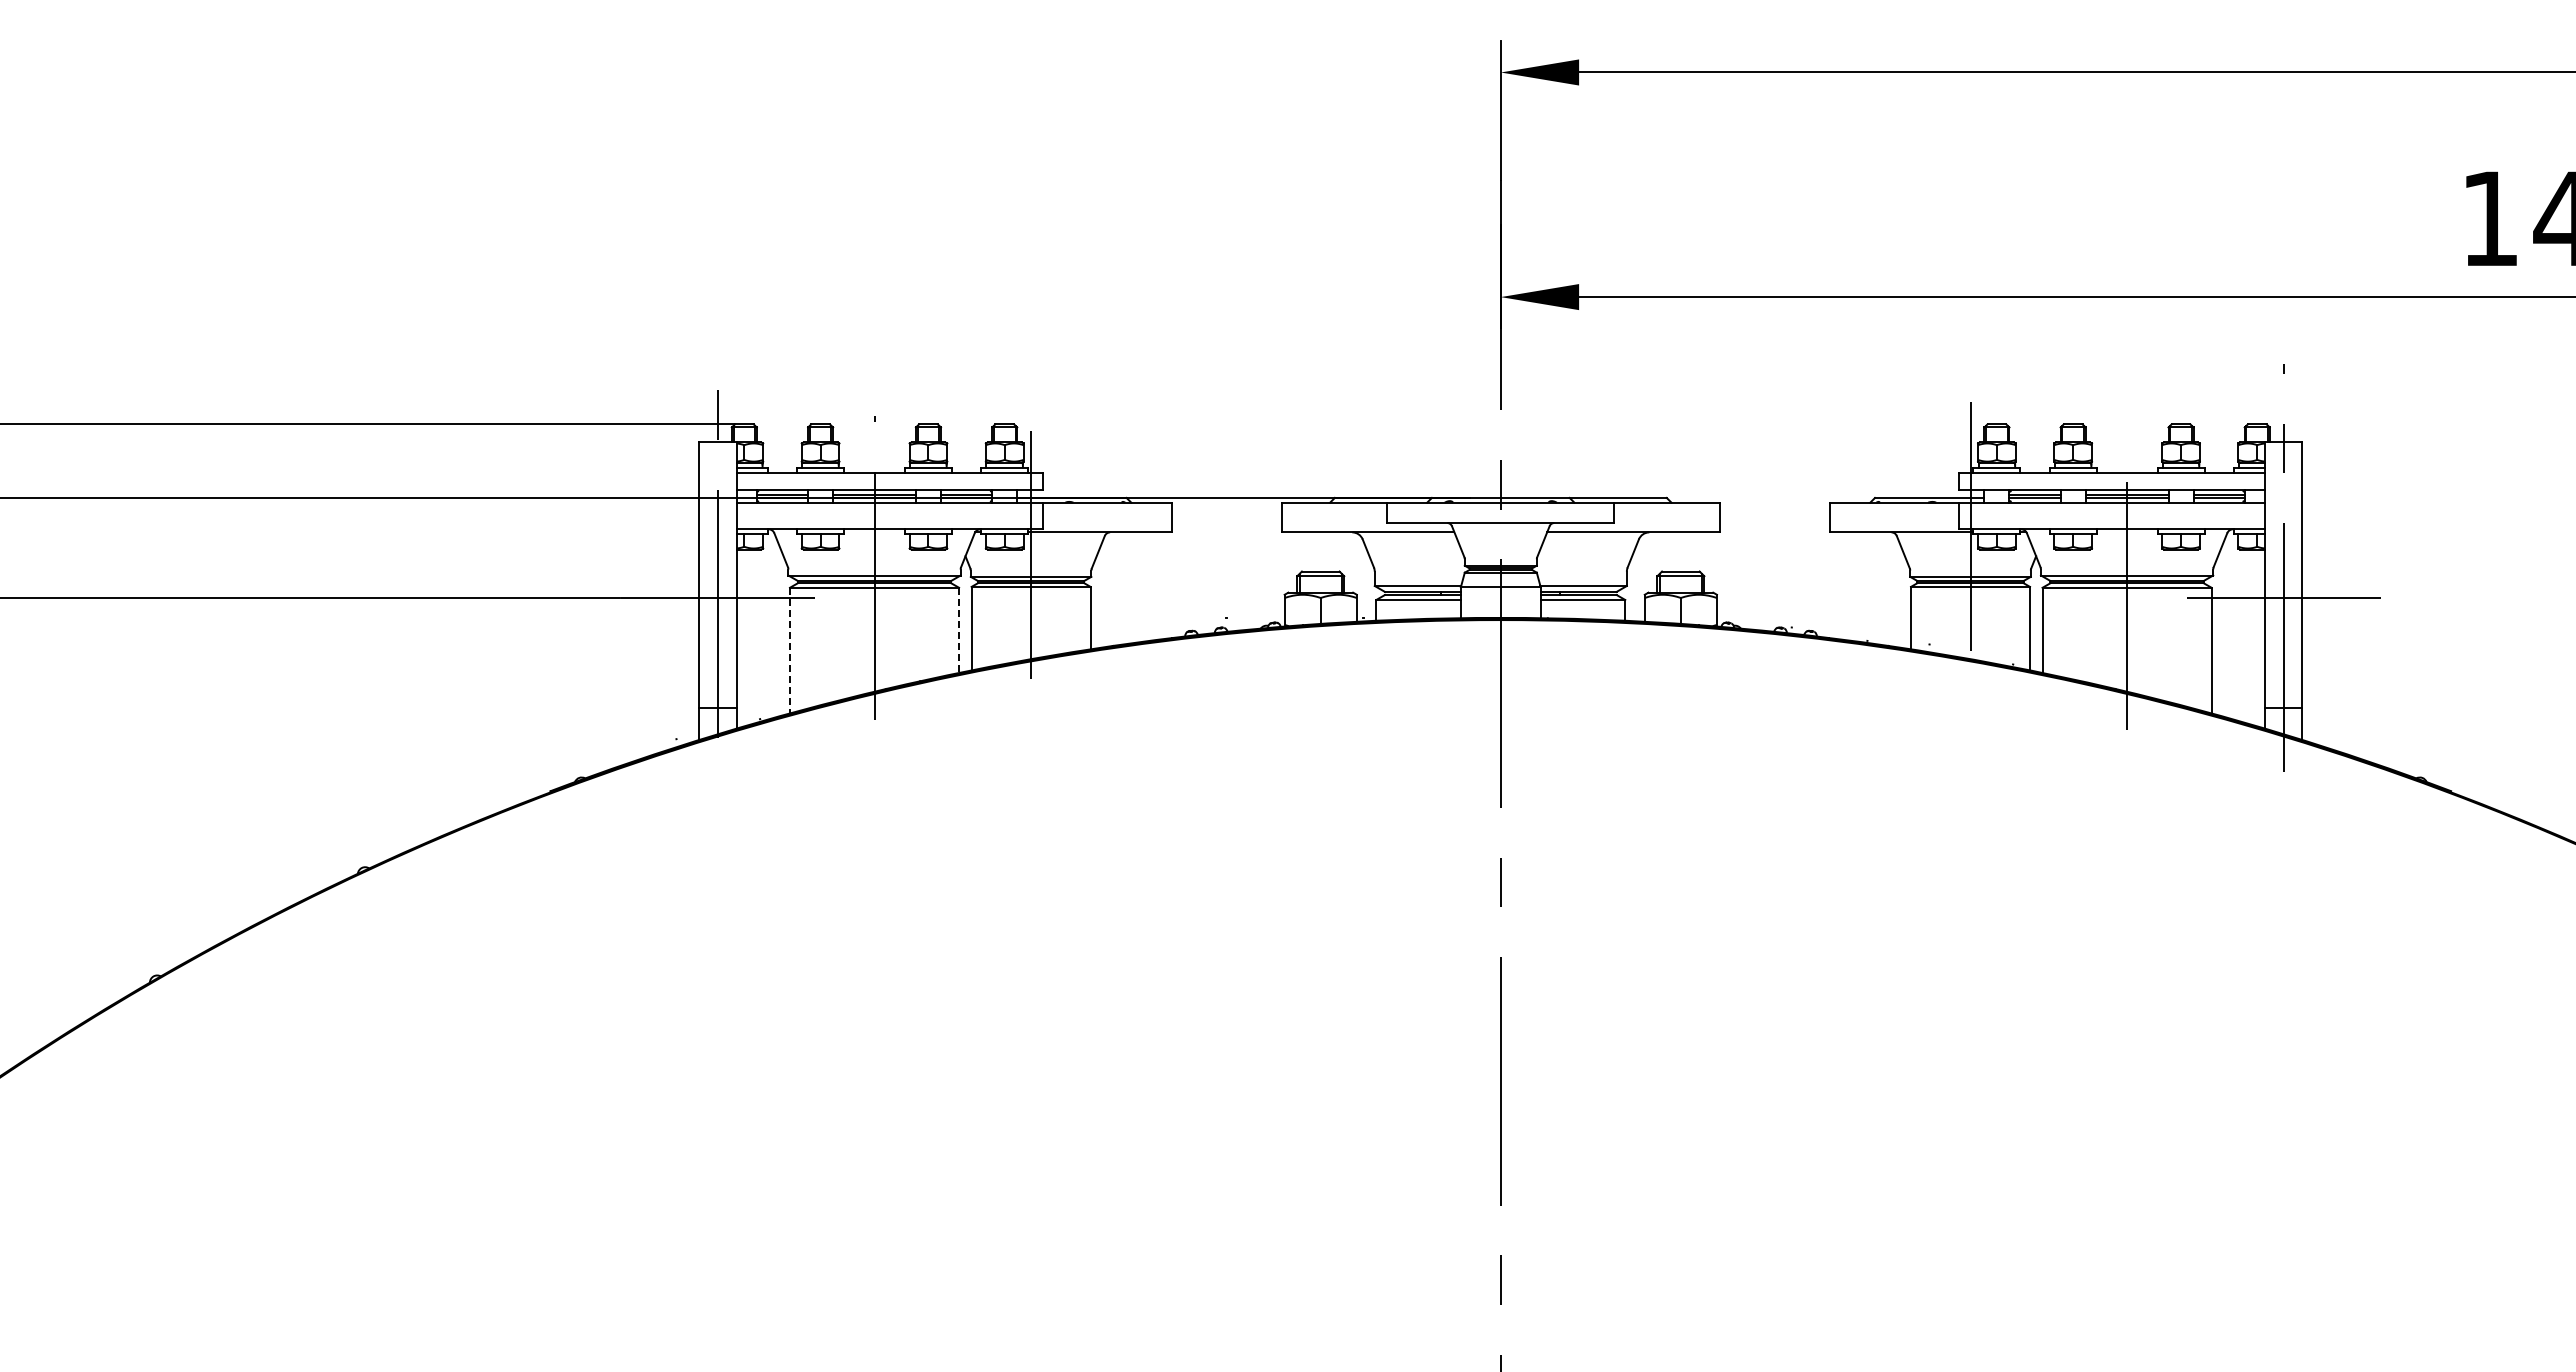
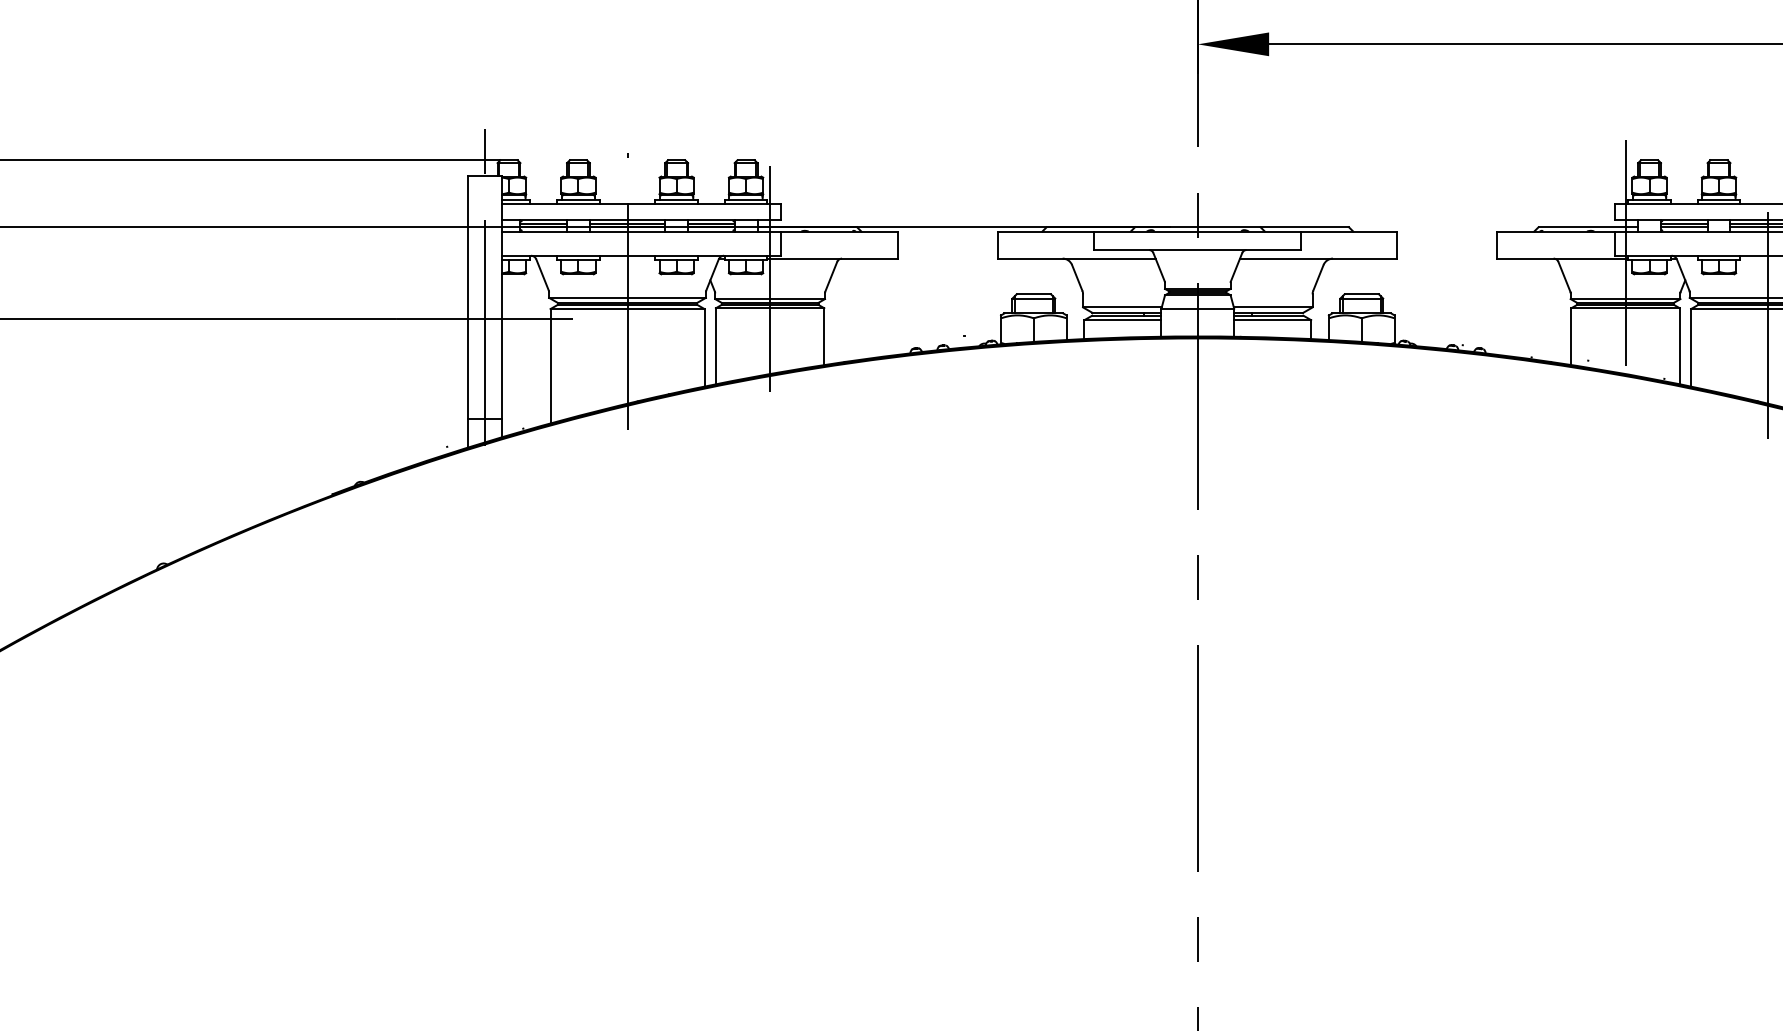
line: (959, 630) -> (704, 347), dashed -> solid
line: (789, 650) -> (550, 366), dashed -> solid

